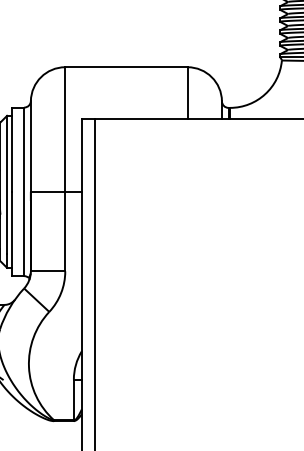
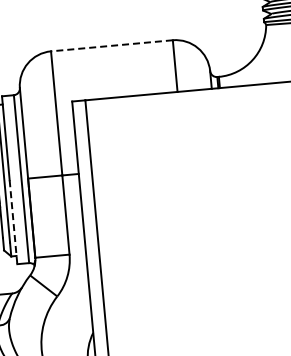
line: (125, 67) -> (111, 46), solid -> dashed
line: (12, 234) -> (13, 222), solid -> dashed

